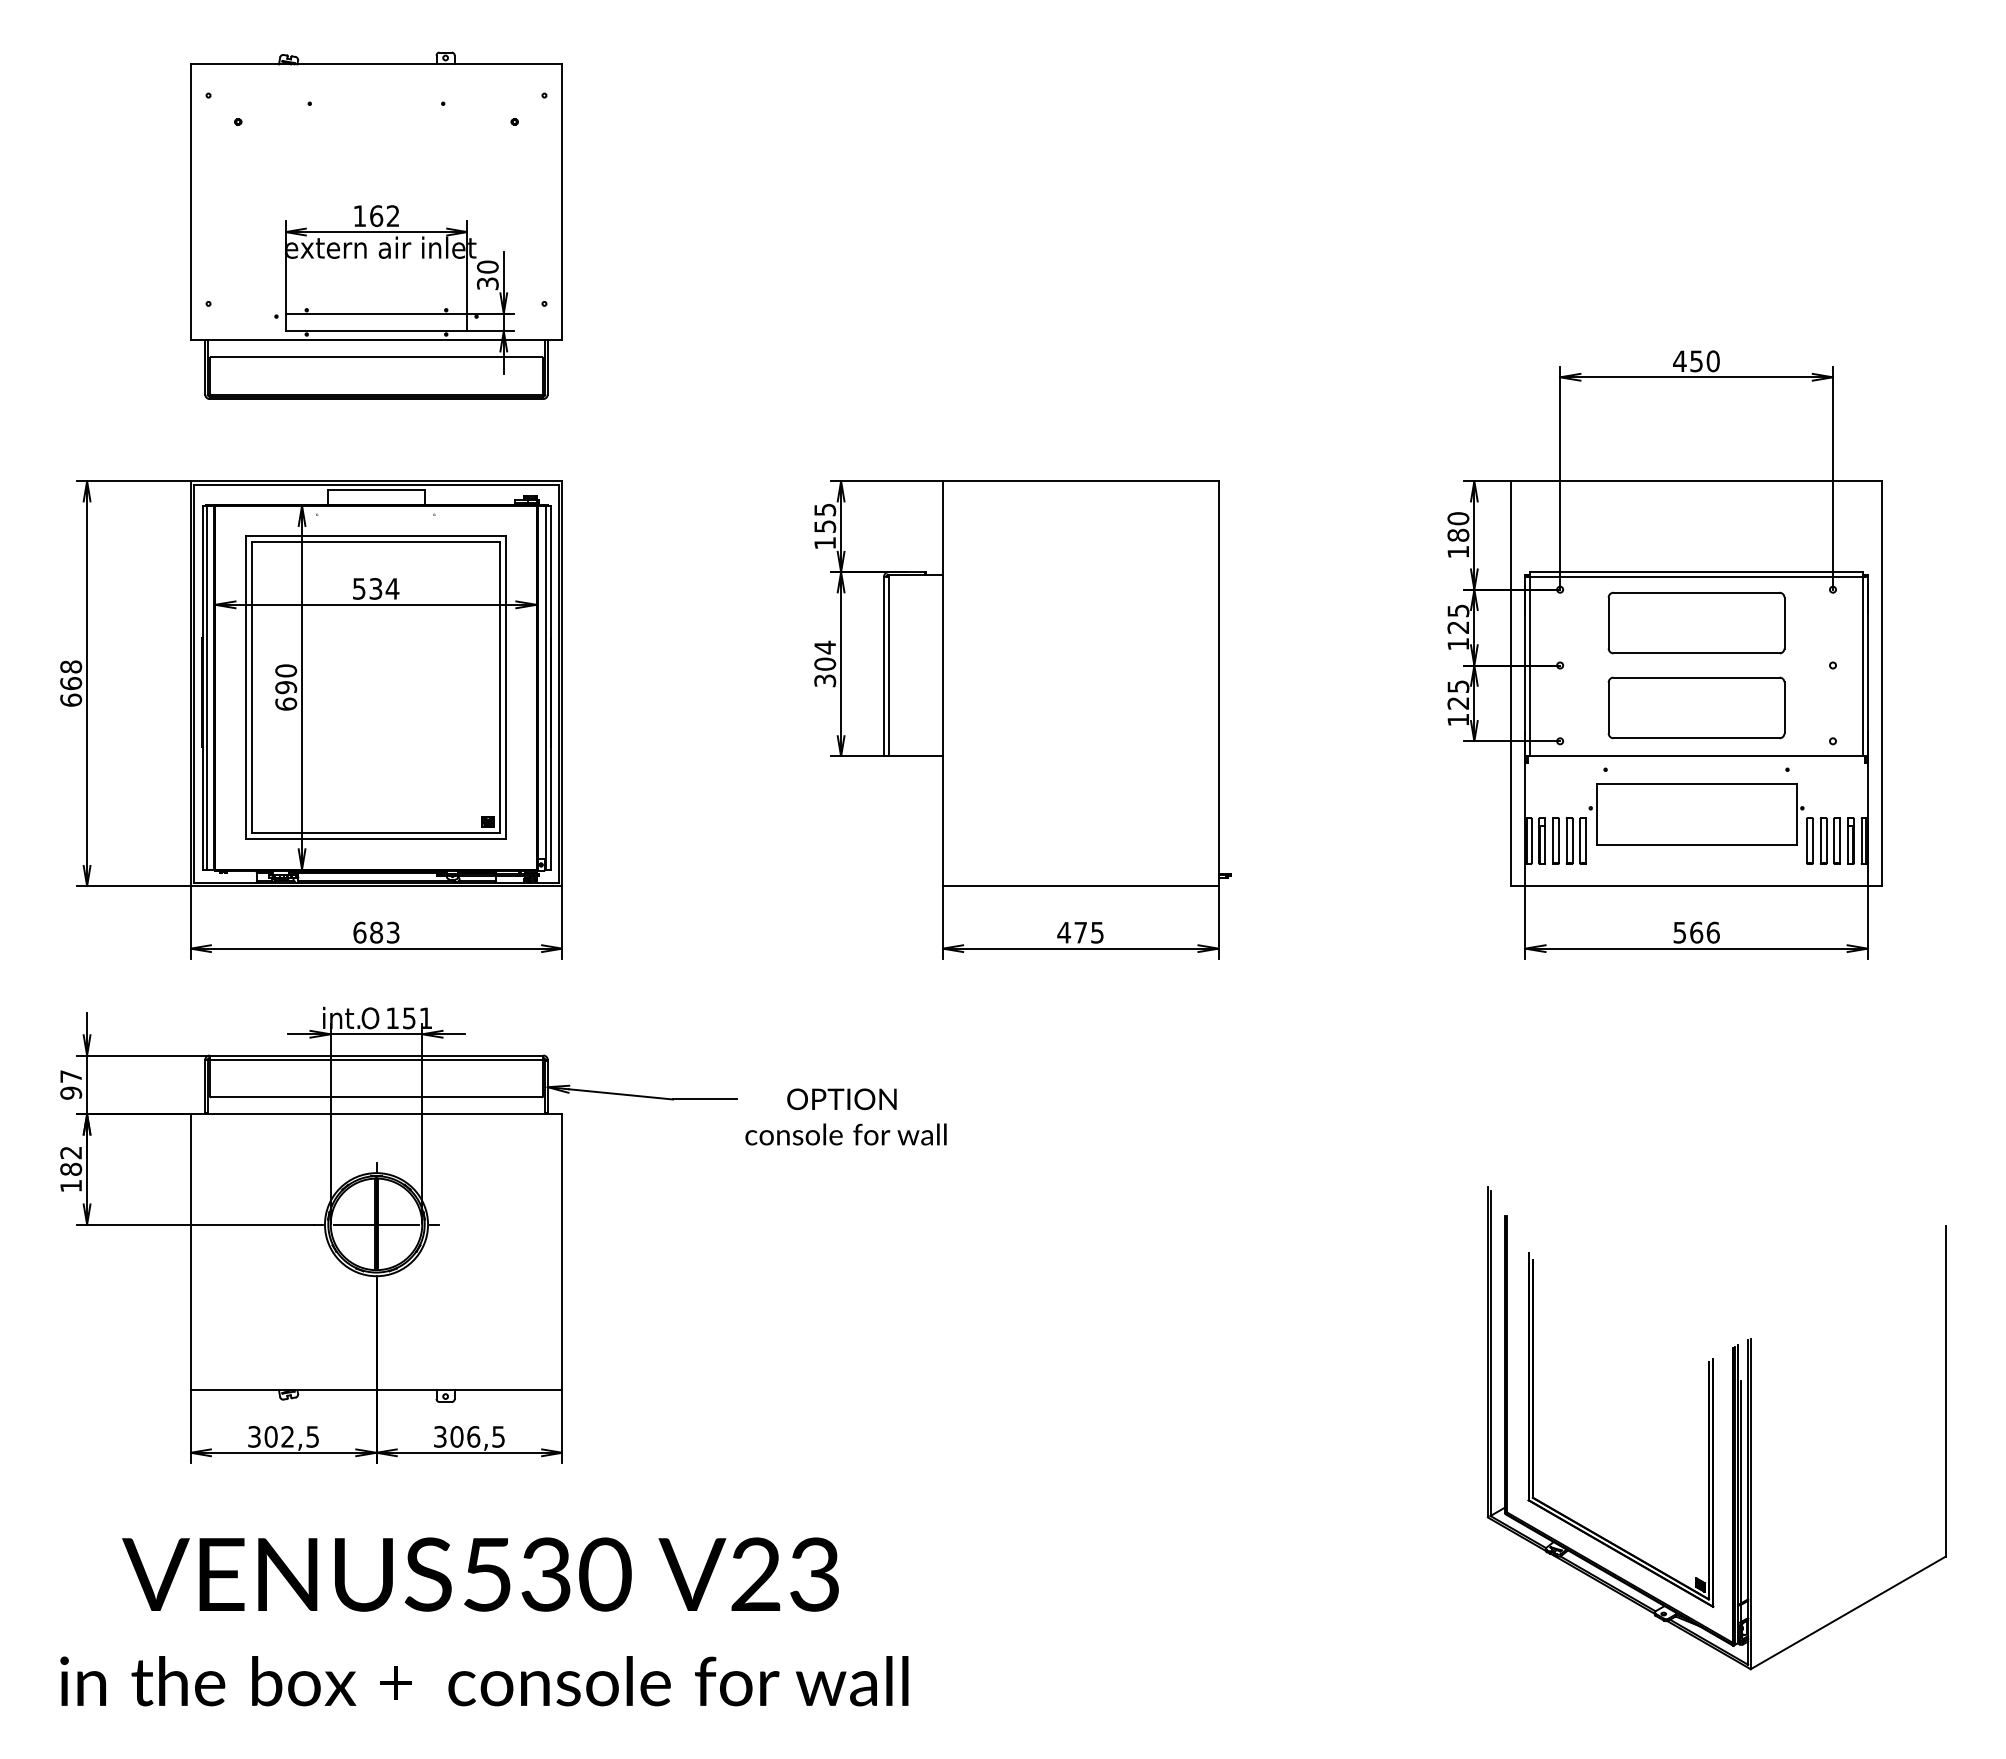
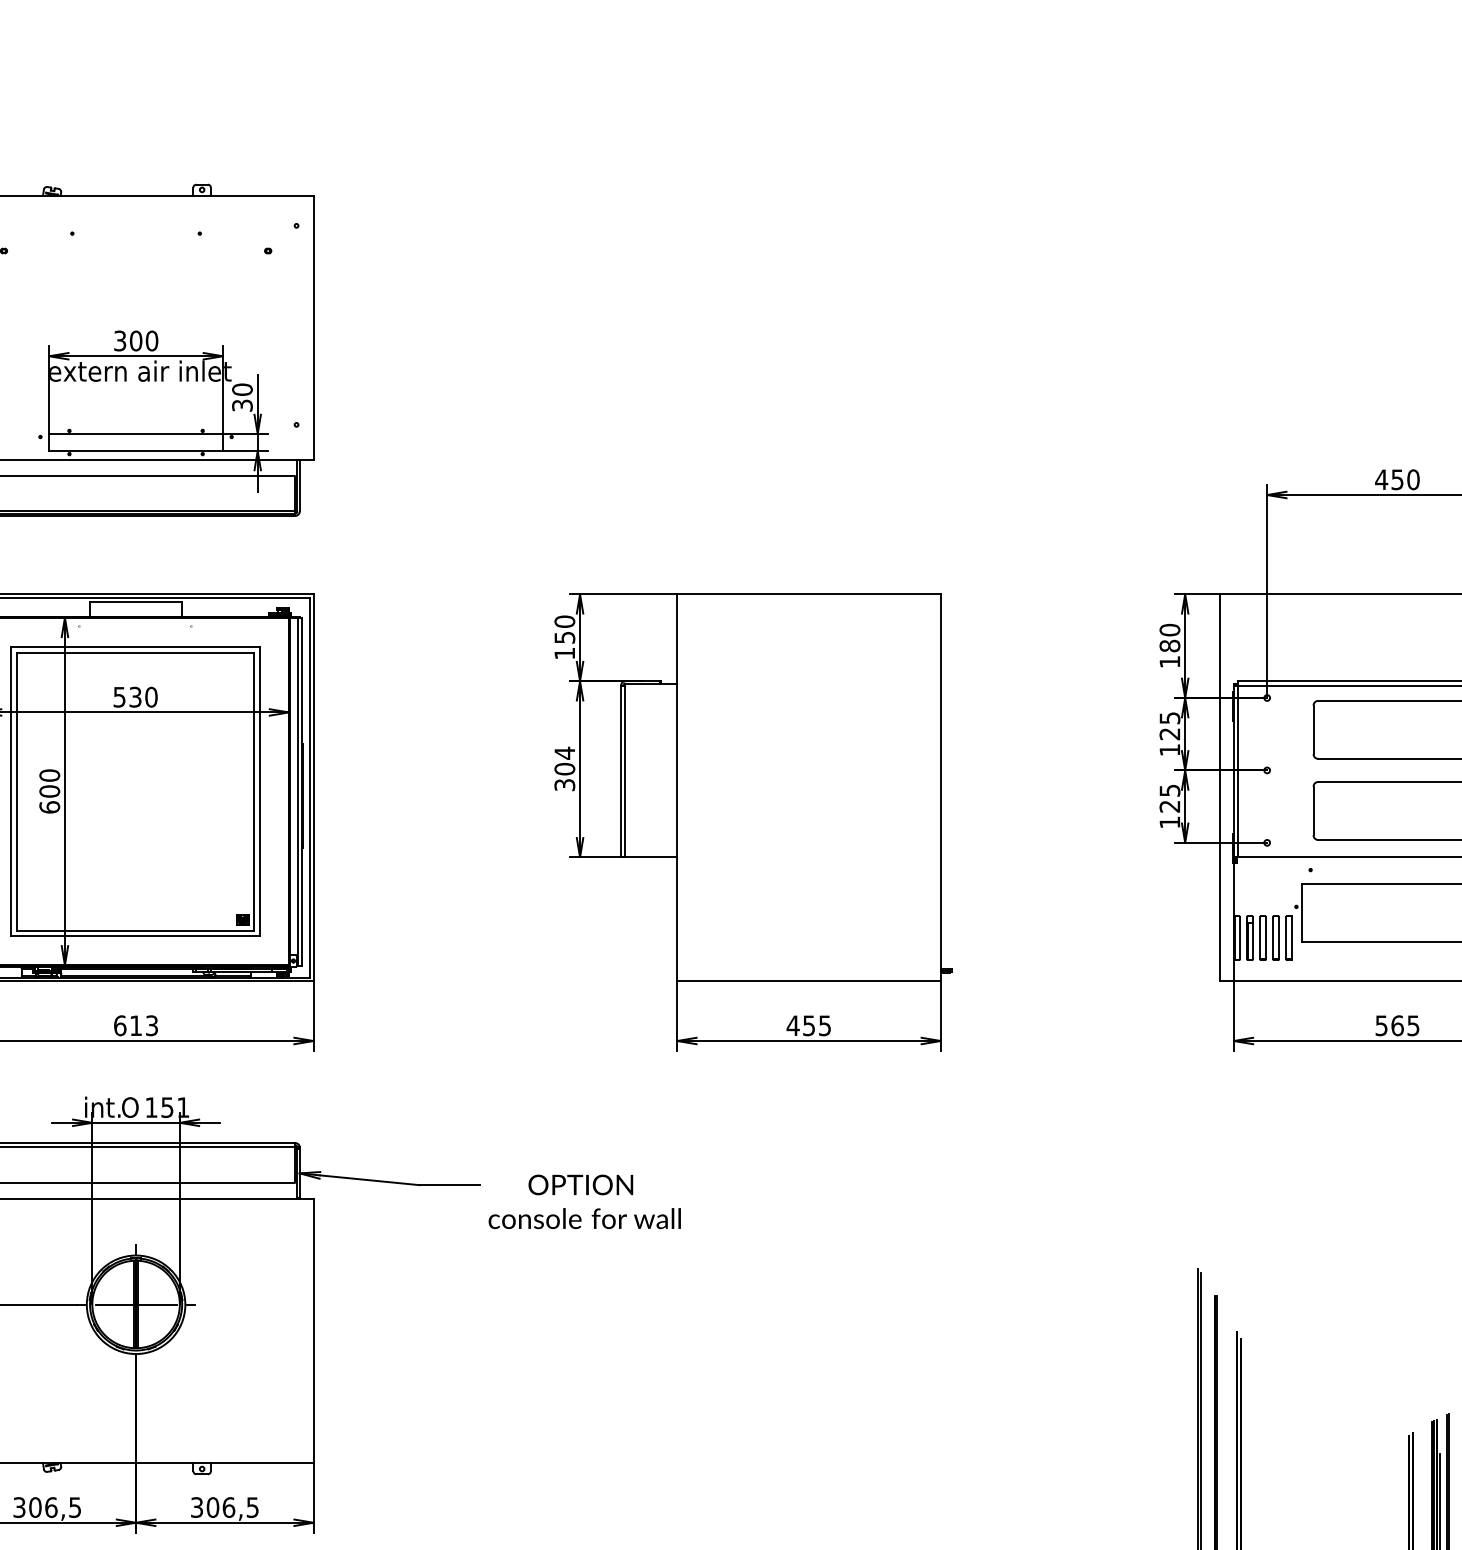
text: (376, 216) -> (136, 341), 162 -> 300
text: (825, 509) -> (565, 621), 155 -> 150
text: (392, 588) -> (151, 696), 534 -> 530
text: (286, 687) -> (50, 791), 690 -> 600
text: (376, 932) -> (136, 1025), 683 -> 613
text: (1080, 932) -> (808, 1025), 475 -> 455
text: (1712, 932) -> (1412, 1025), 566 -> 565
text: (287, 1436) -> (51, 1507), 302,5 -> 306,5

